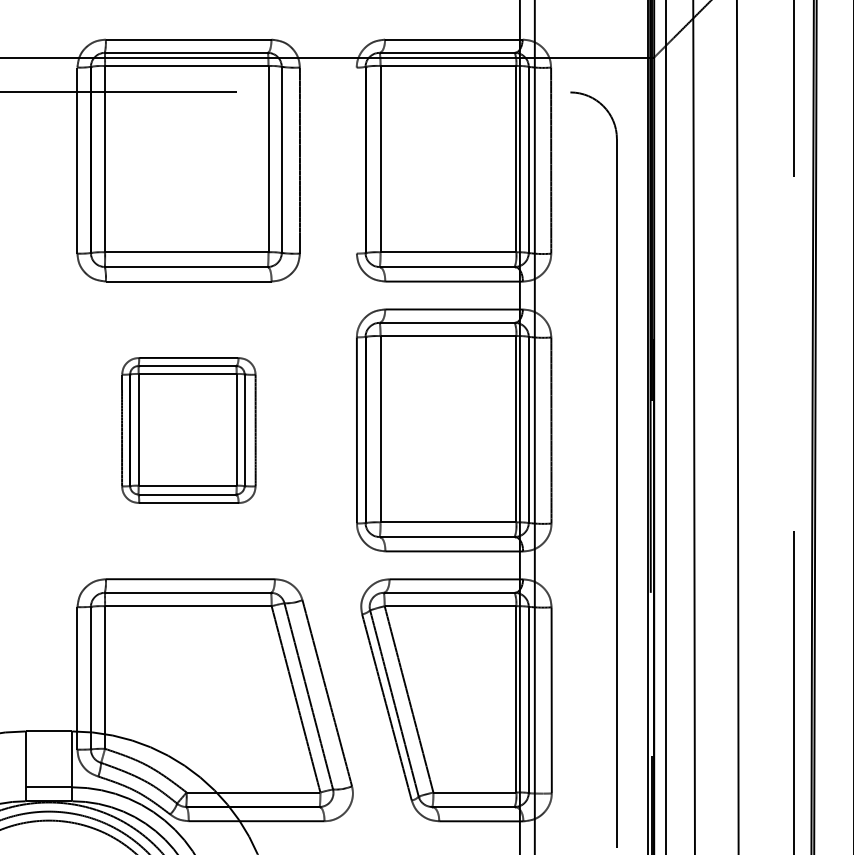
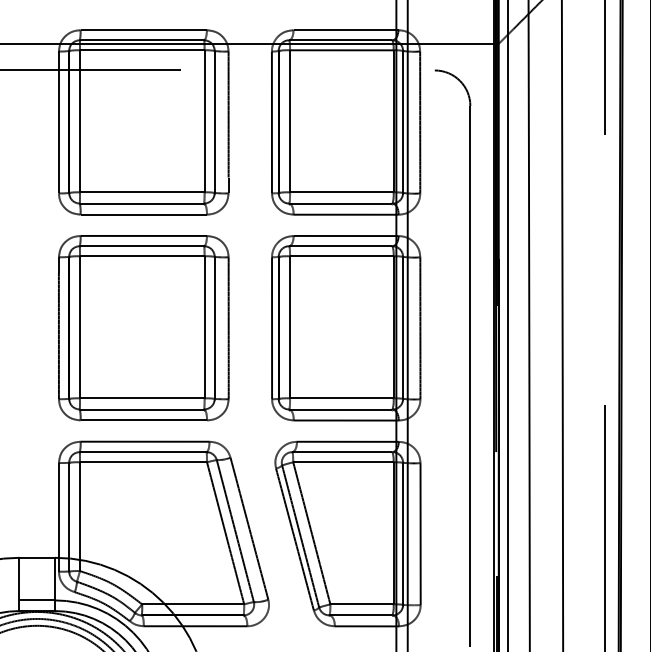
line: (356, 160) -> (271, 122), added
part: (188, 430) -> (143, 328), size x1.67

